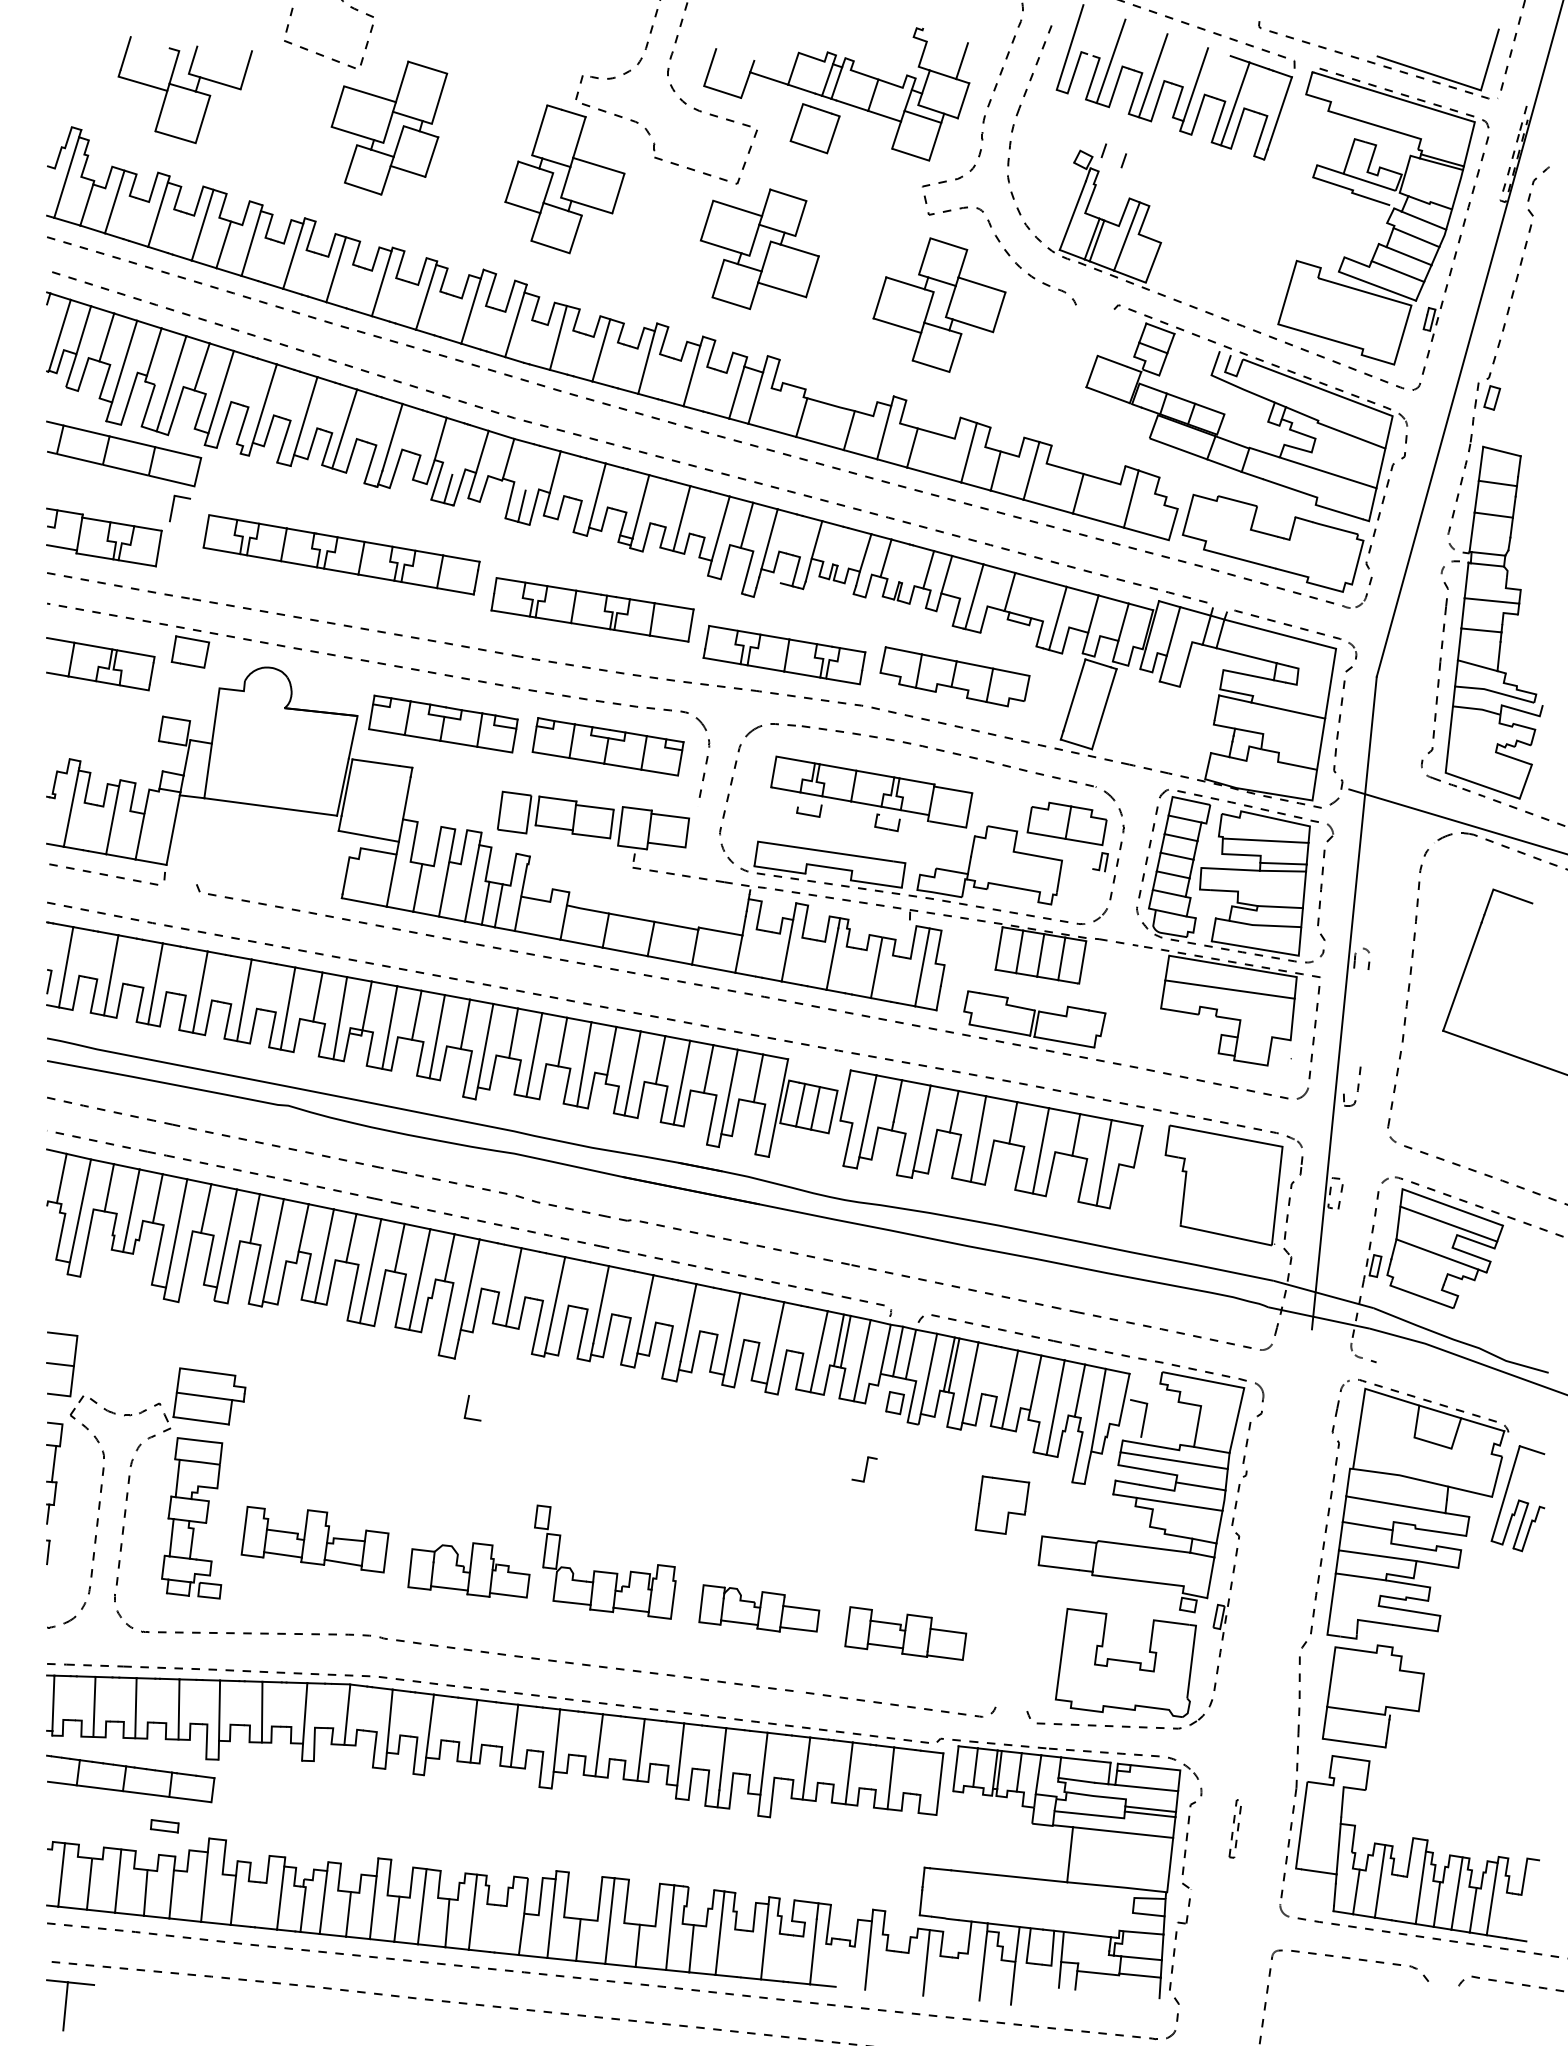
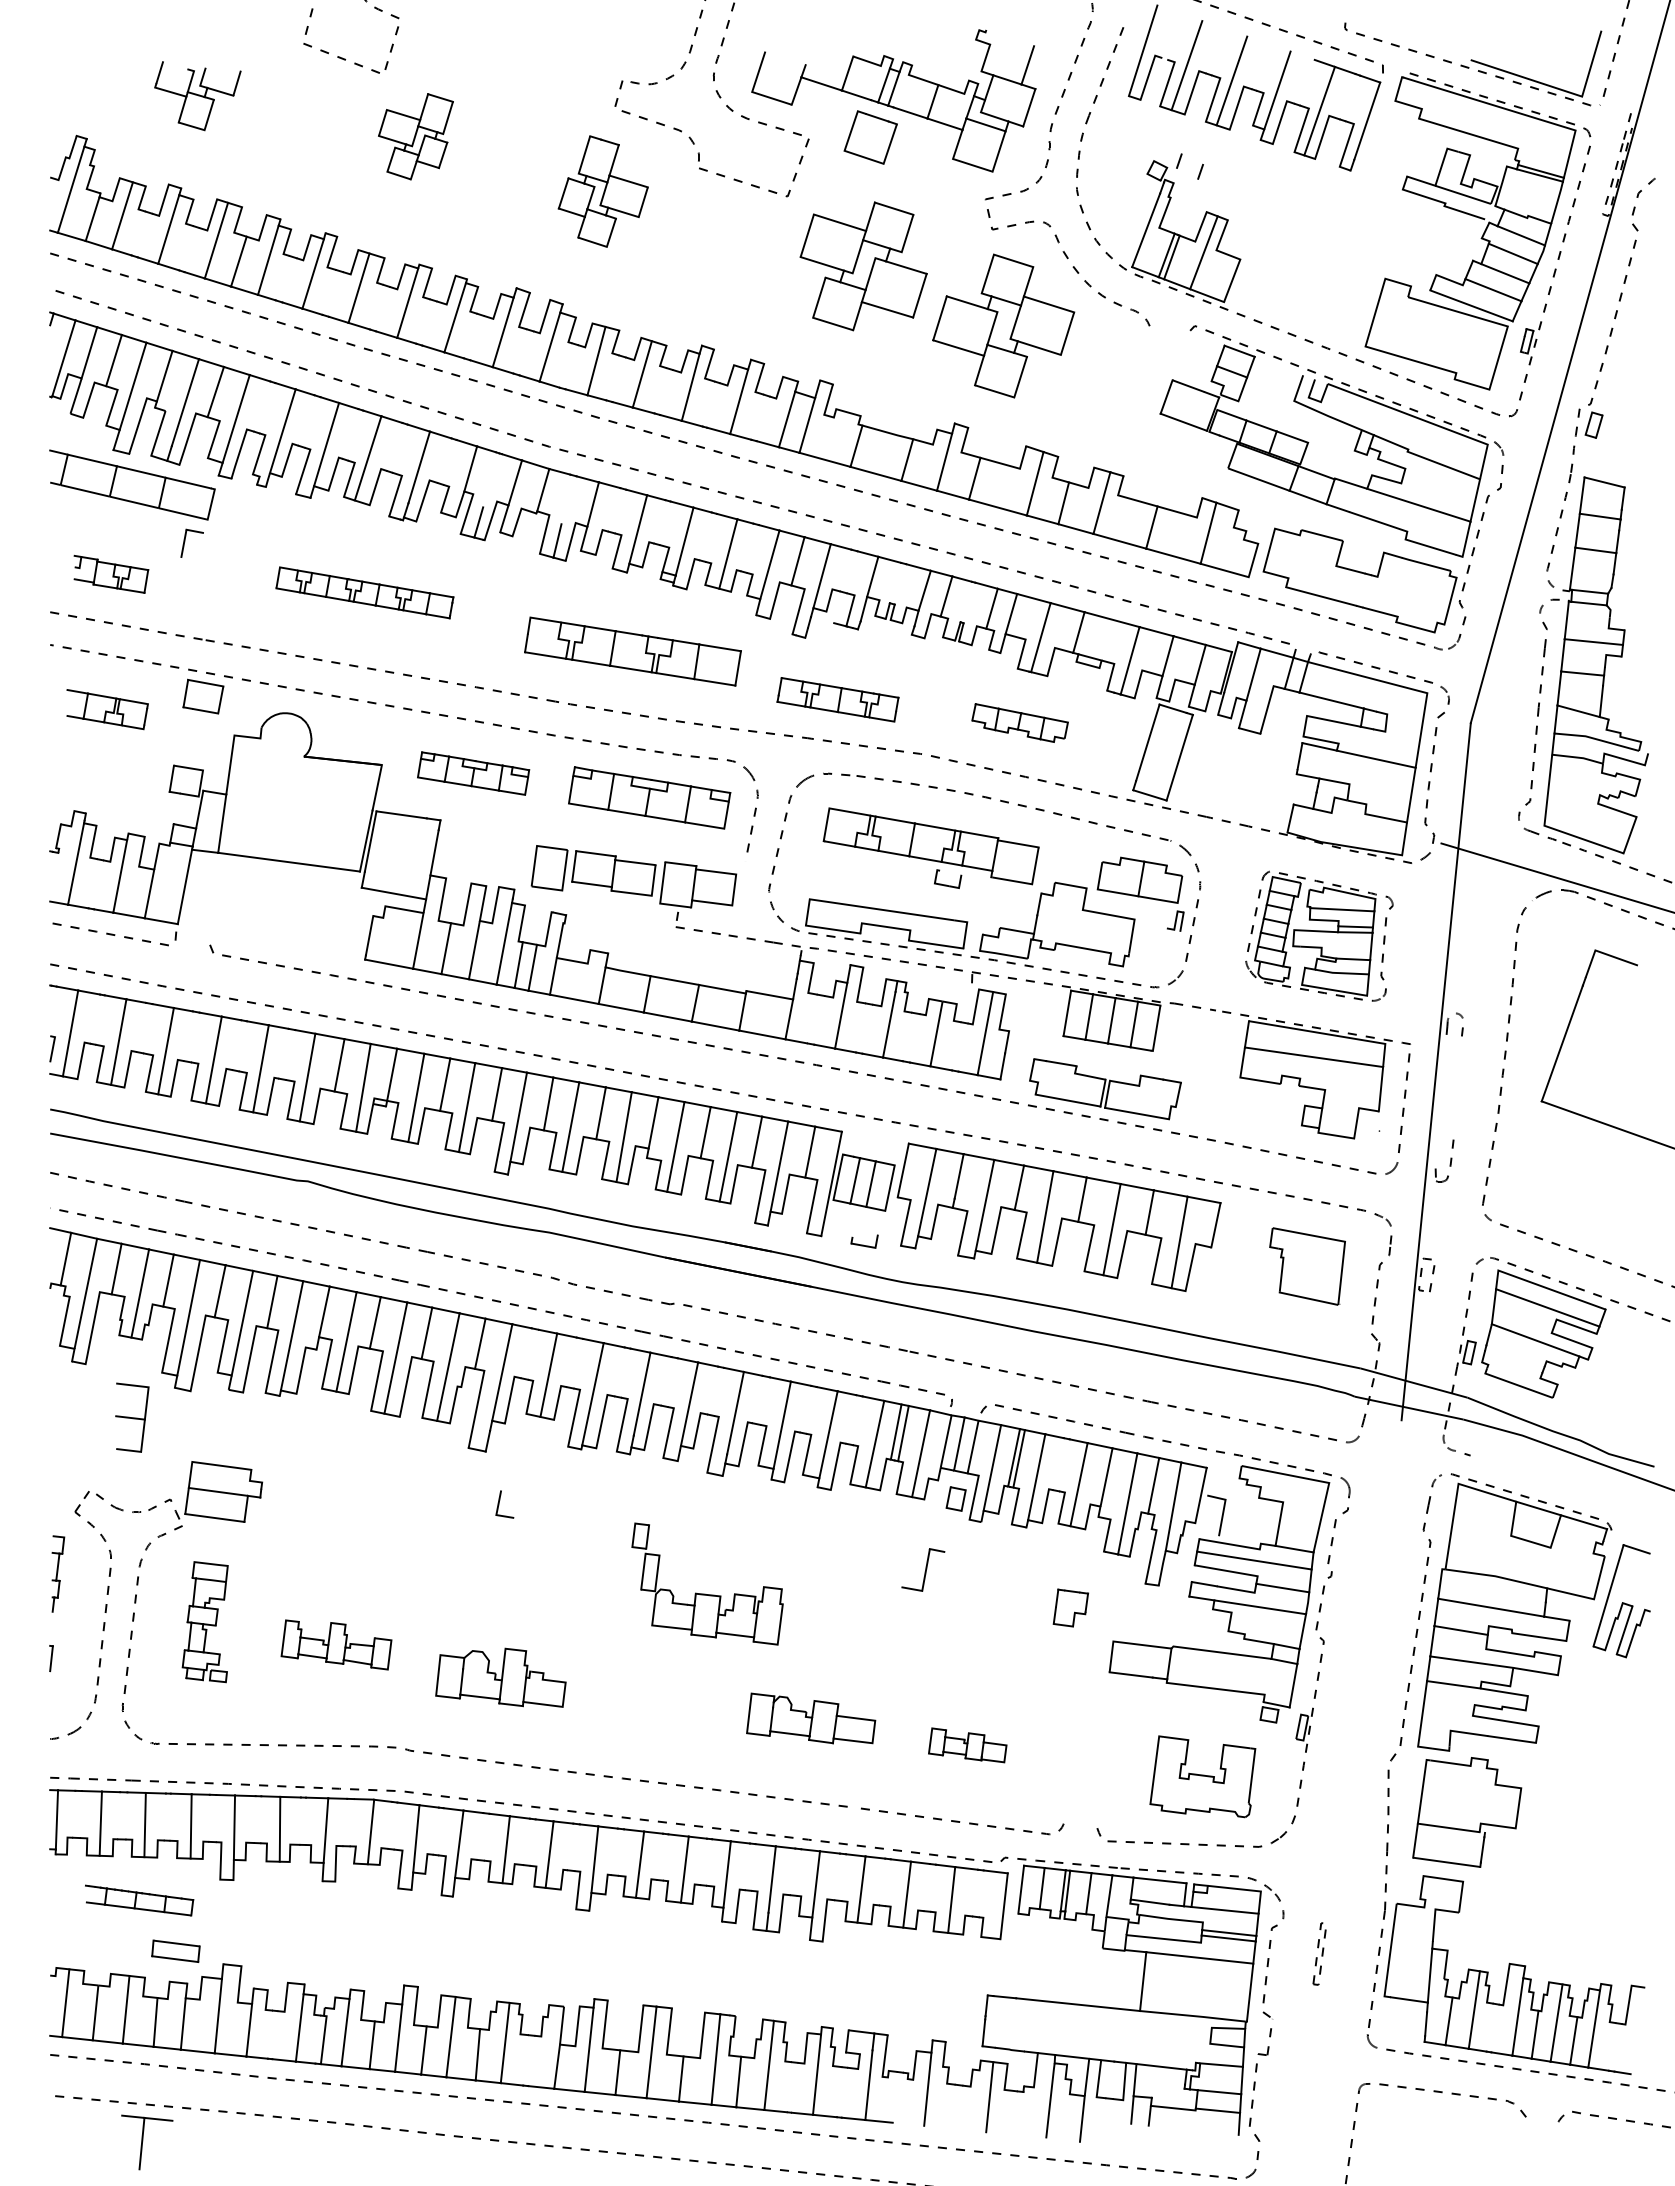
part: (184, 89) -> (197, 95), size x0.6
part: (389, 127) -> (415, 136), size x0.6
part: (564, 179) -> (602, 191), size x0.7
part: (759, 249) -> (863, 266), moved
part: (104, 537) -> (111, 574), size x0.6
part: (341, 554) -> (364, 592), size x0.6
part: (784, 654) -> (837, 699), size x0.7
part: (100, 664) -> (107, 709), size x0.7
part: (954, 676) -> (1019, 722), size x0.6
part: (443, 723) -> (473, 773), size x0.7
part: (809, 810) -> (864, 1241), moved
part: (1235, 876) -> (1319, 936), size x0.7
part: (1223, 1185) -> (1307, 1266), size x0.6
part: (62, 1364) -> (132, 1417), moved
part: (864, 1469) -> (923, 1569), size x1.6
part: (54, 1472) -> (58, 1573), size x0.7
part: (1002, 1504) -> (1070, 1607), size x0.6
part: (192, 1517) -> (205, 1621), size x0.7
part: (315, 1539) -> (336, 1644), size x0.7
part: (603, 1571) -> (705, 1593), moved
part: (905, 1633) -> (967, 1745), size x0.6
part: (1125, 1662) -> (1202, 1776), size x0.7
part: (130, 1778) -> (139, 1900), size x0.6
part: (164, 1825) -> (175, 1950), size x1.6
part: (70, 2005) -> (147, 2142), moved

